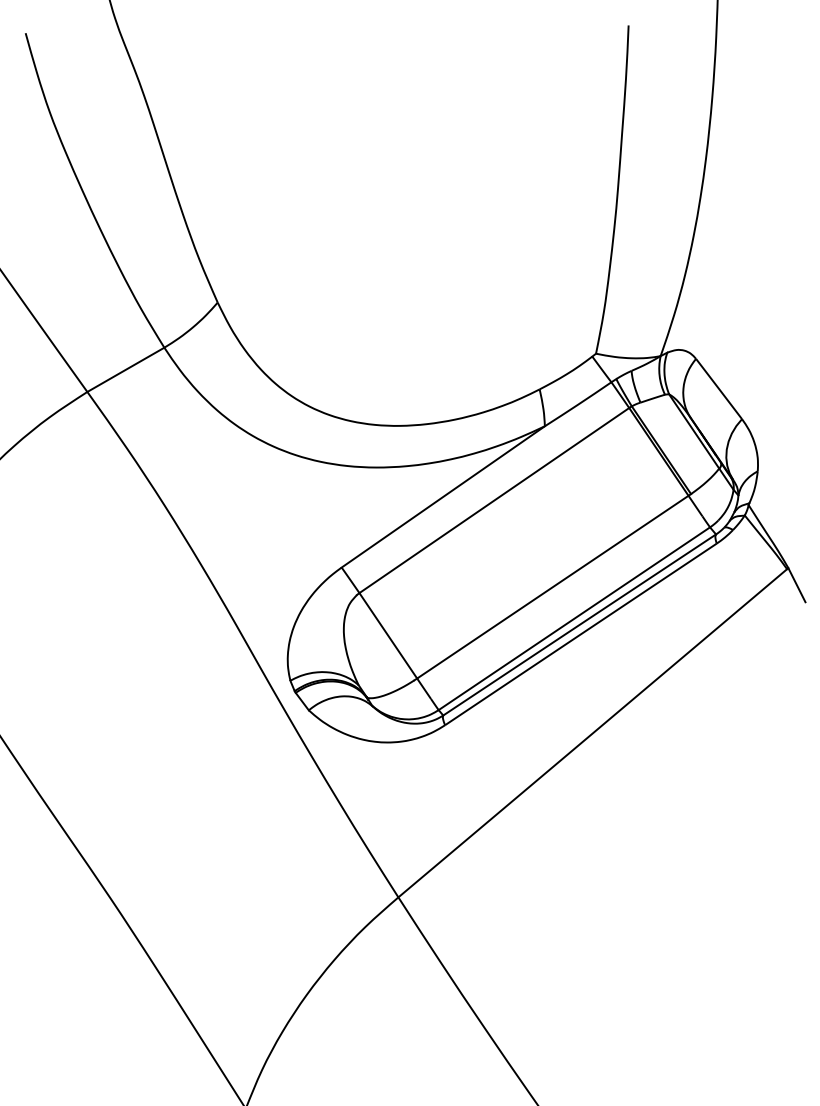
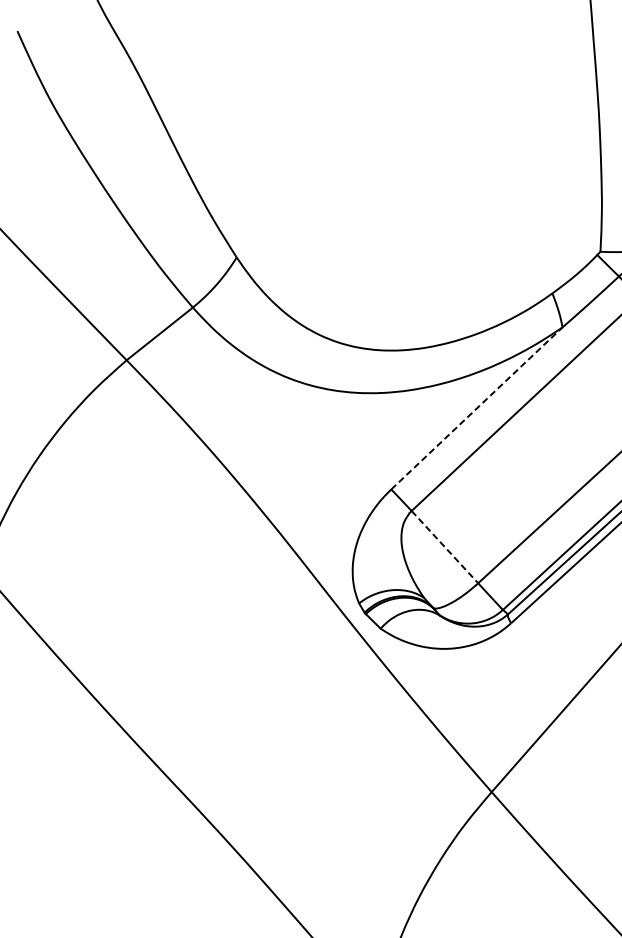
line: (443, 496) -> (477, 408), solid -> dashed
line: (388, 635) -> (445, 546), solid -> dashed

